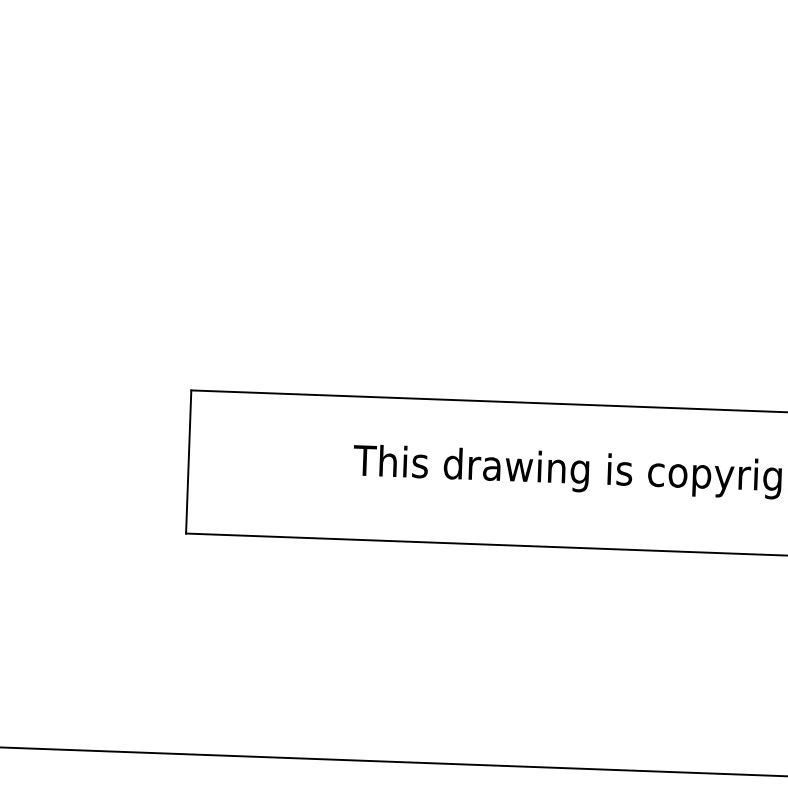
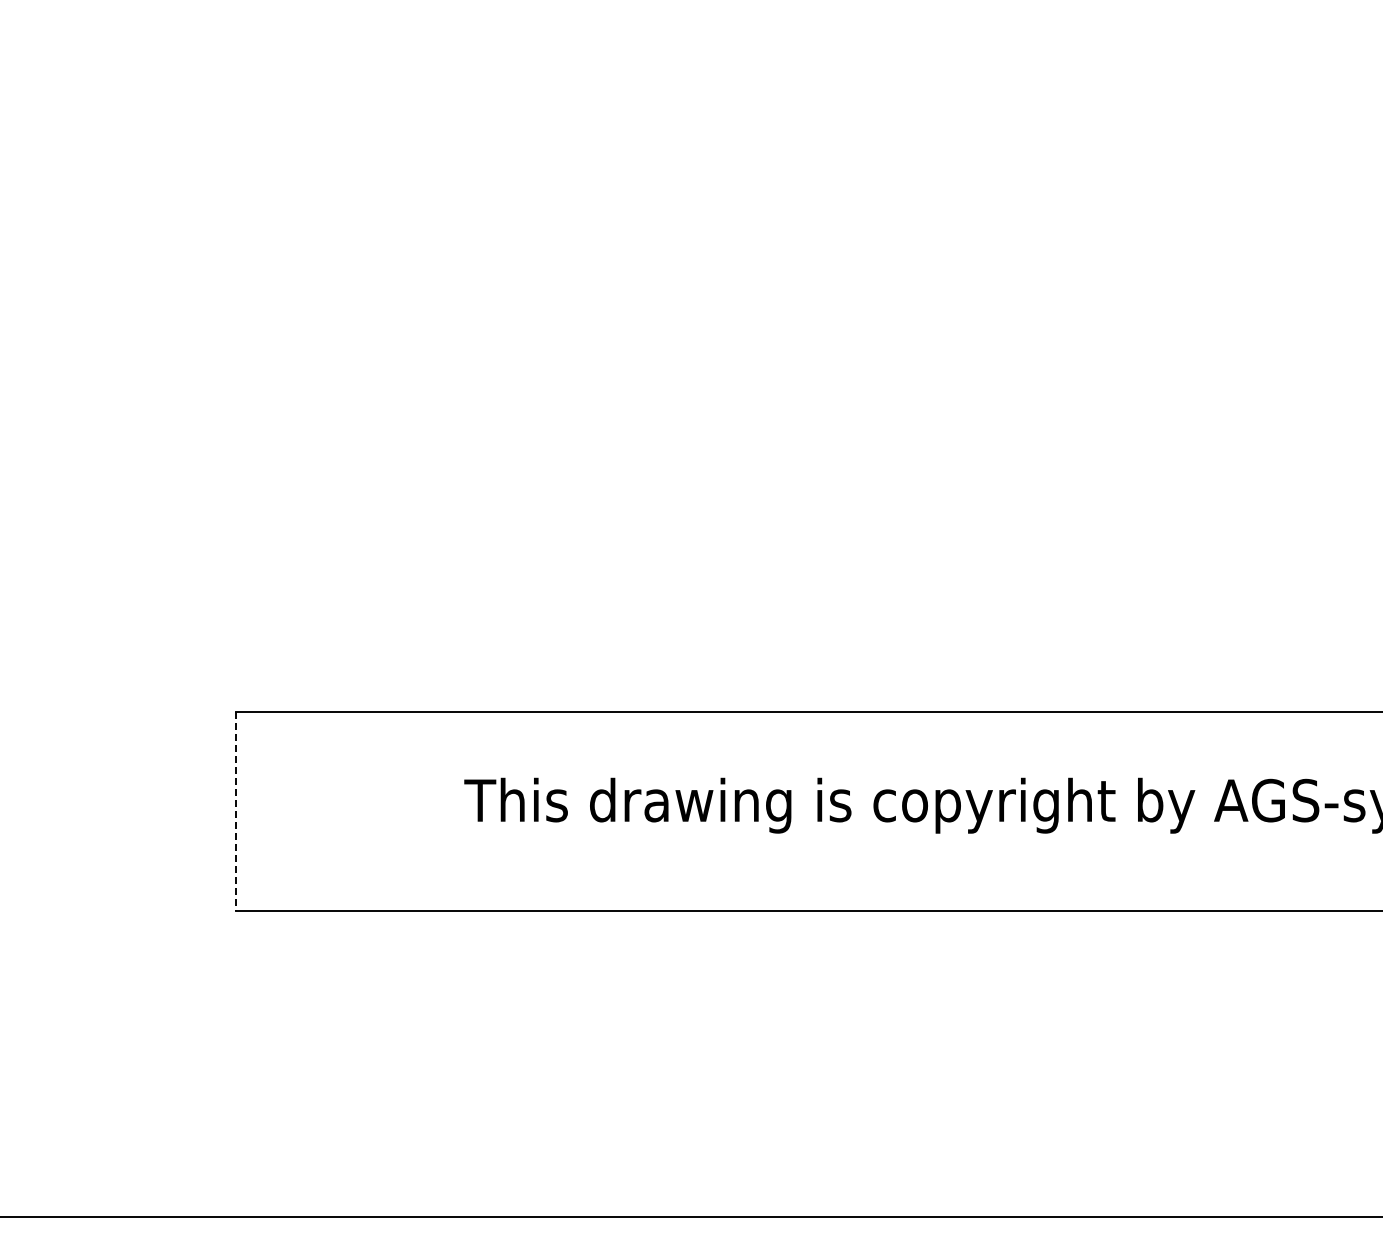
line: (188, 462) -> (235, 811), solid -> dashed

